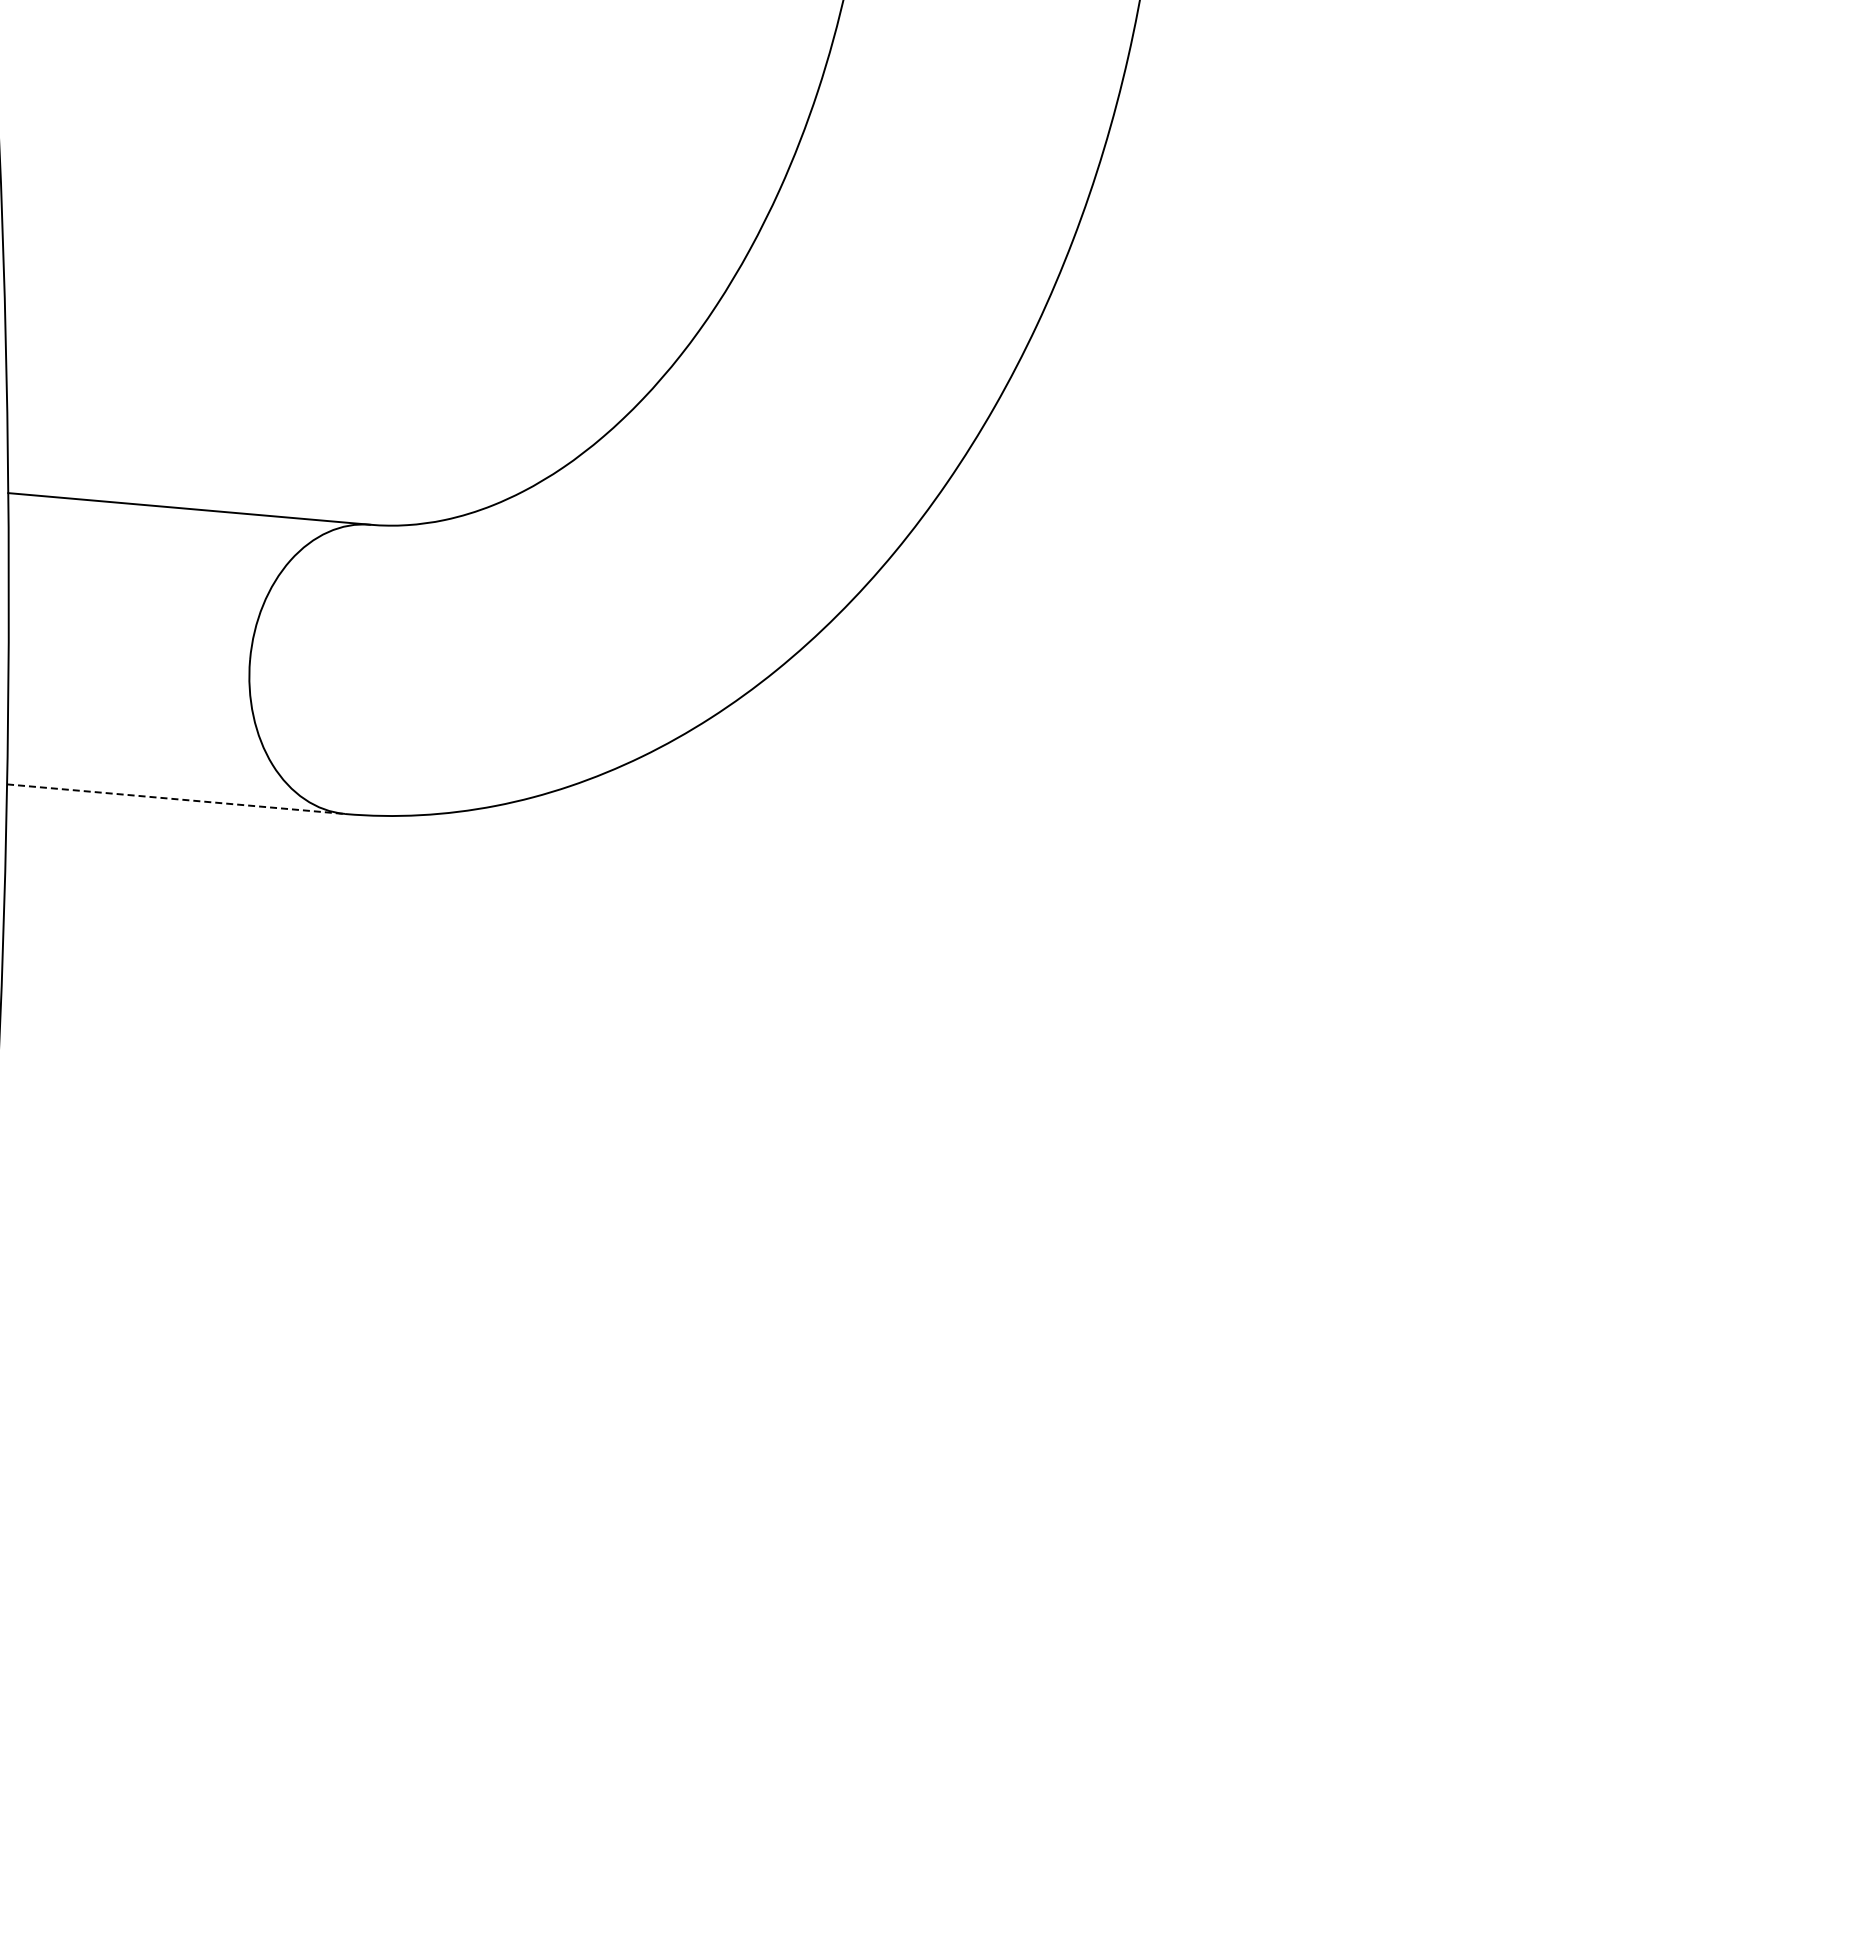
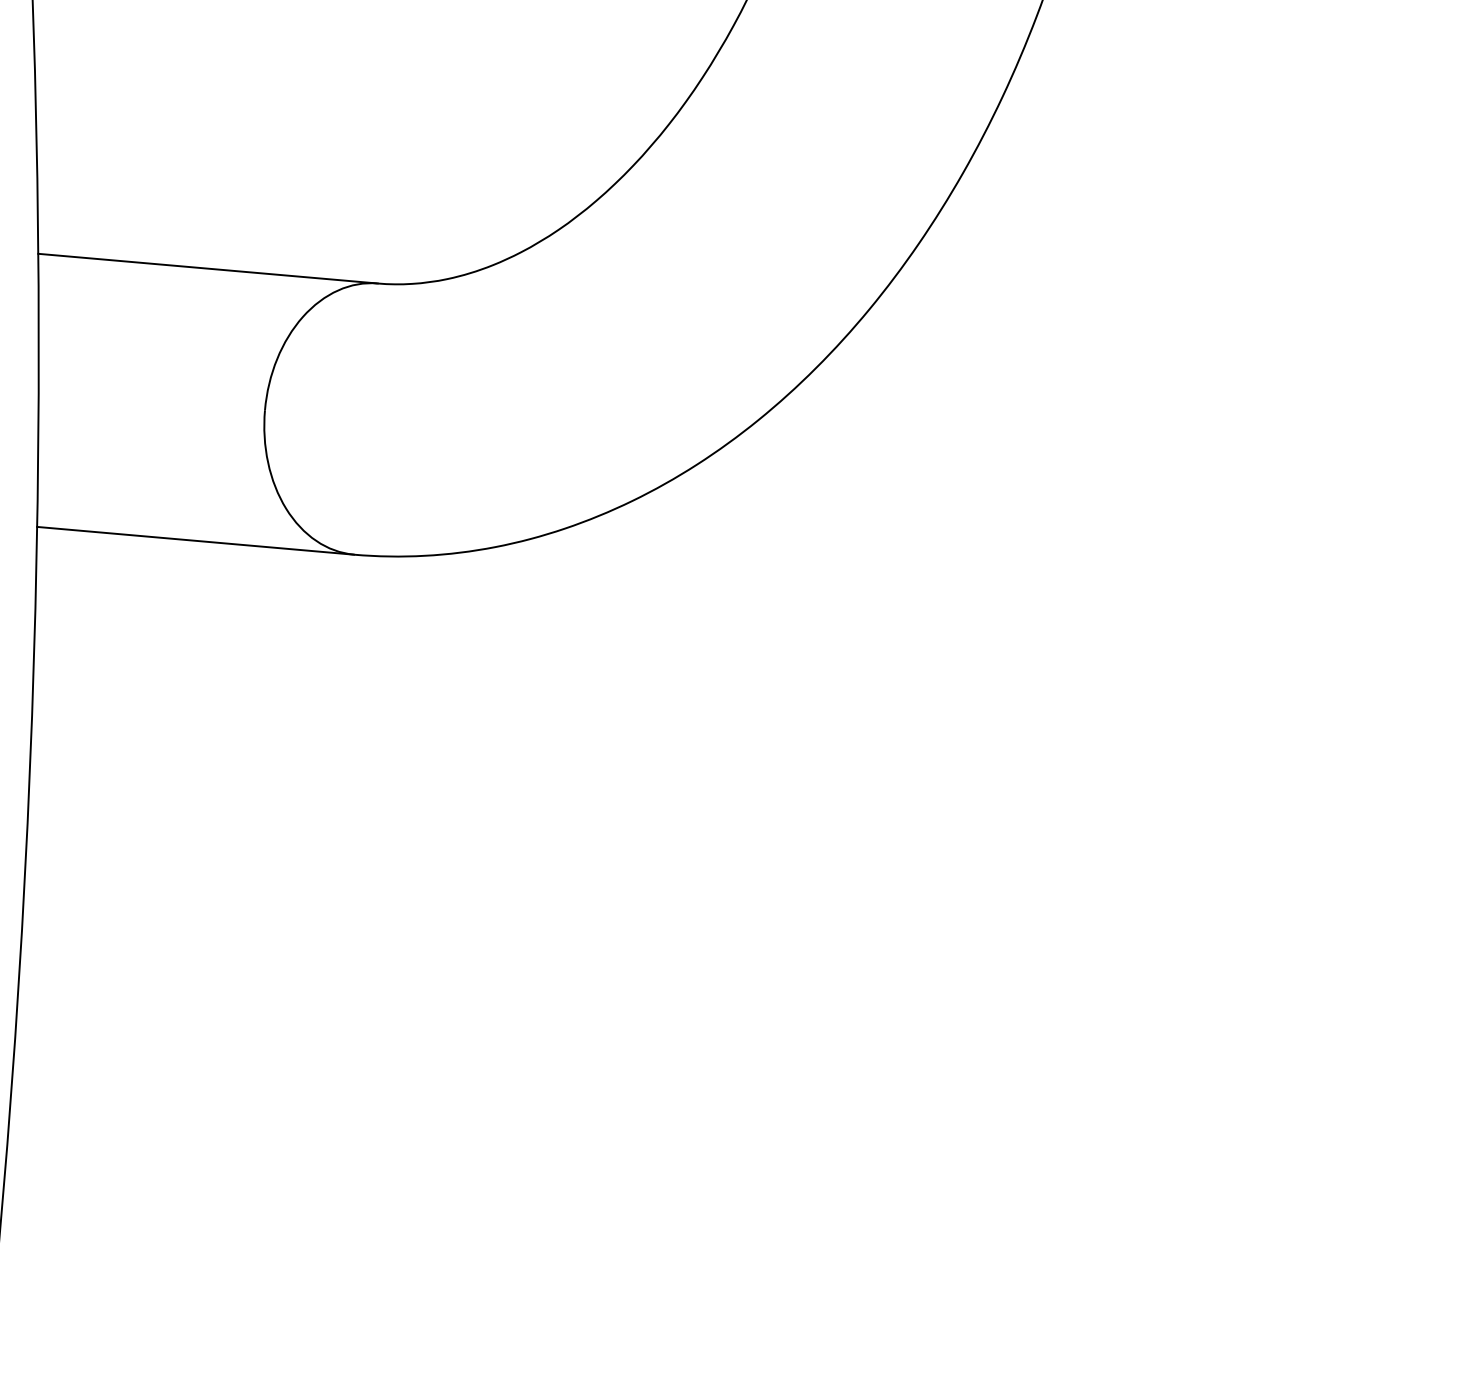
line: (176, 799) -> (195, 541), dashed -> solid

